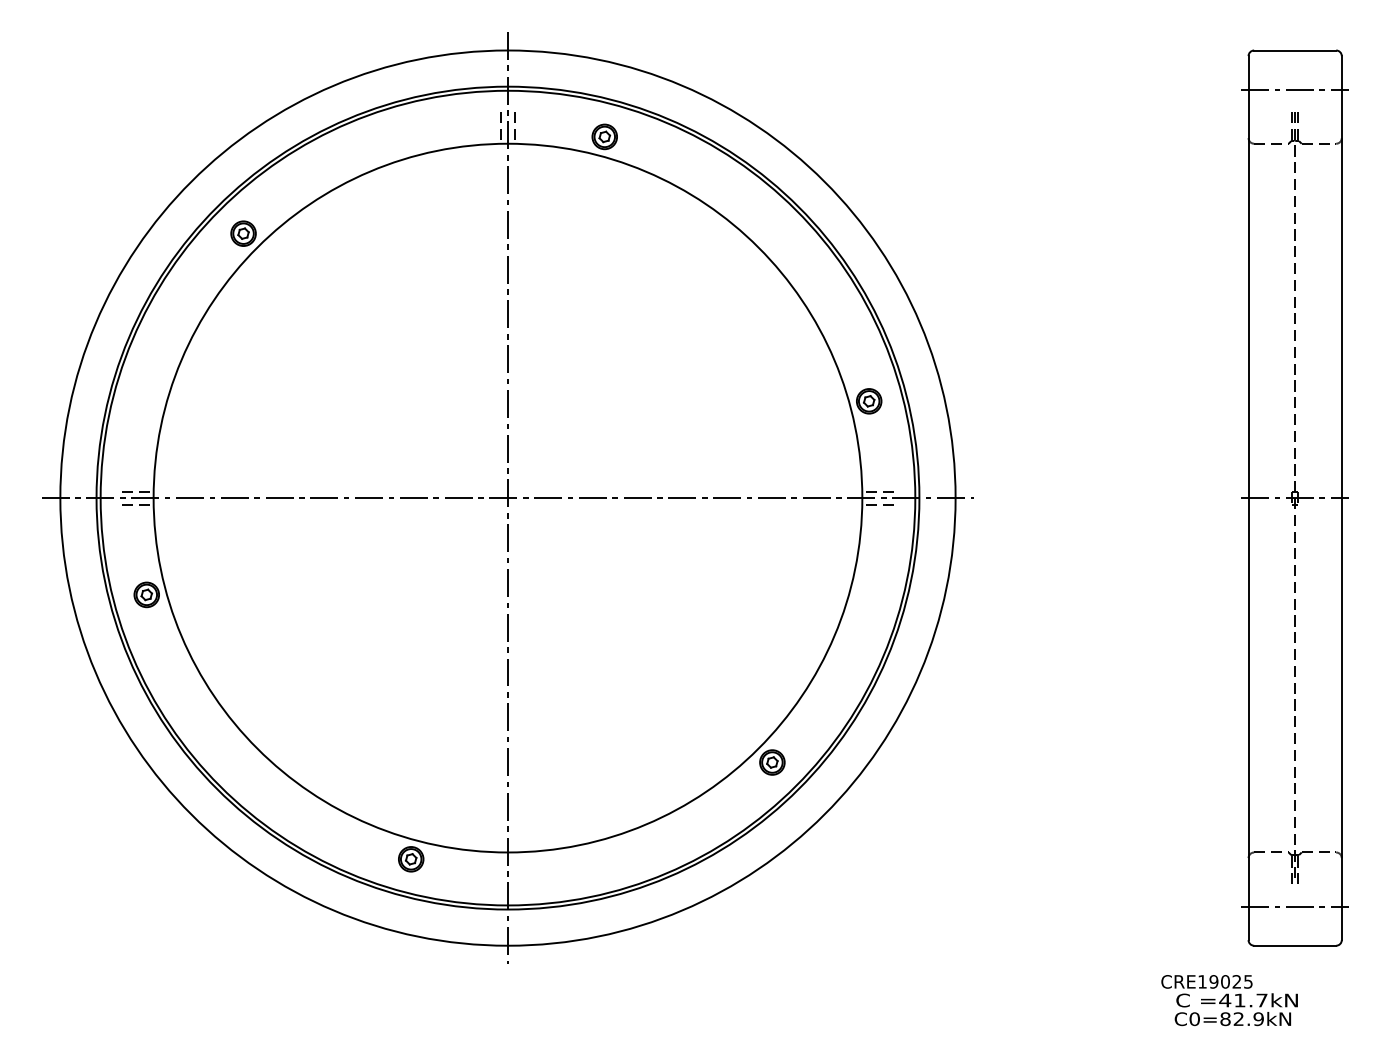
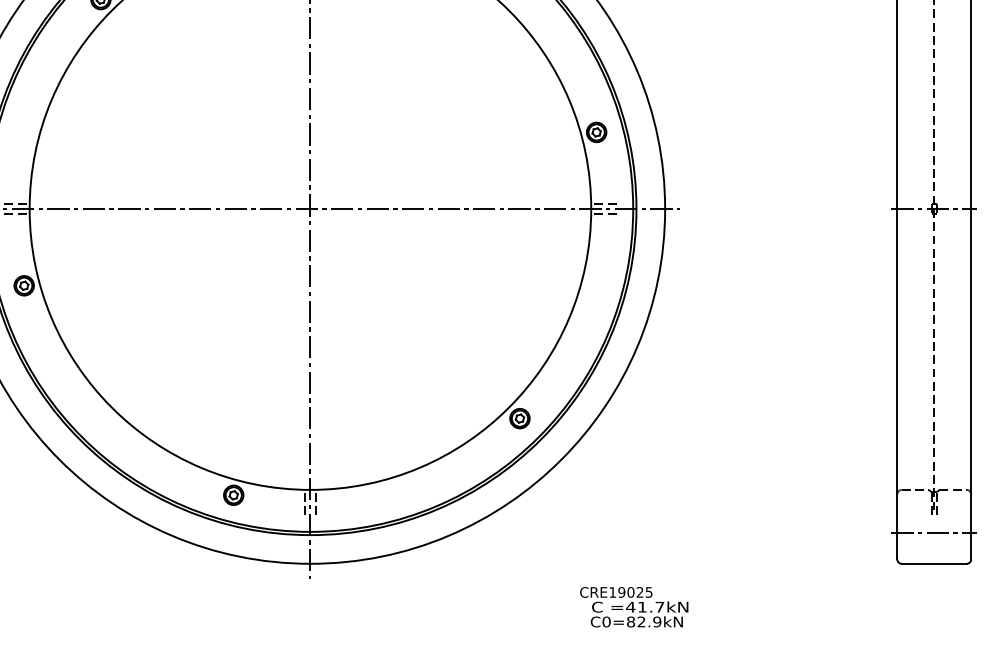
line: (501, 868) -> (305, 502), added
line: (514, 868) -> (315, 502), added
text: (1229, 1000) -> (634, 607), moved

